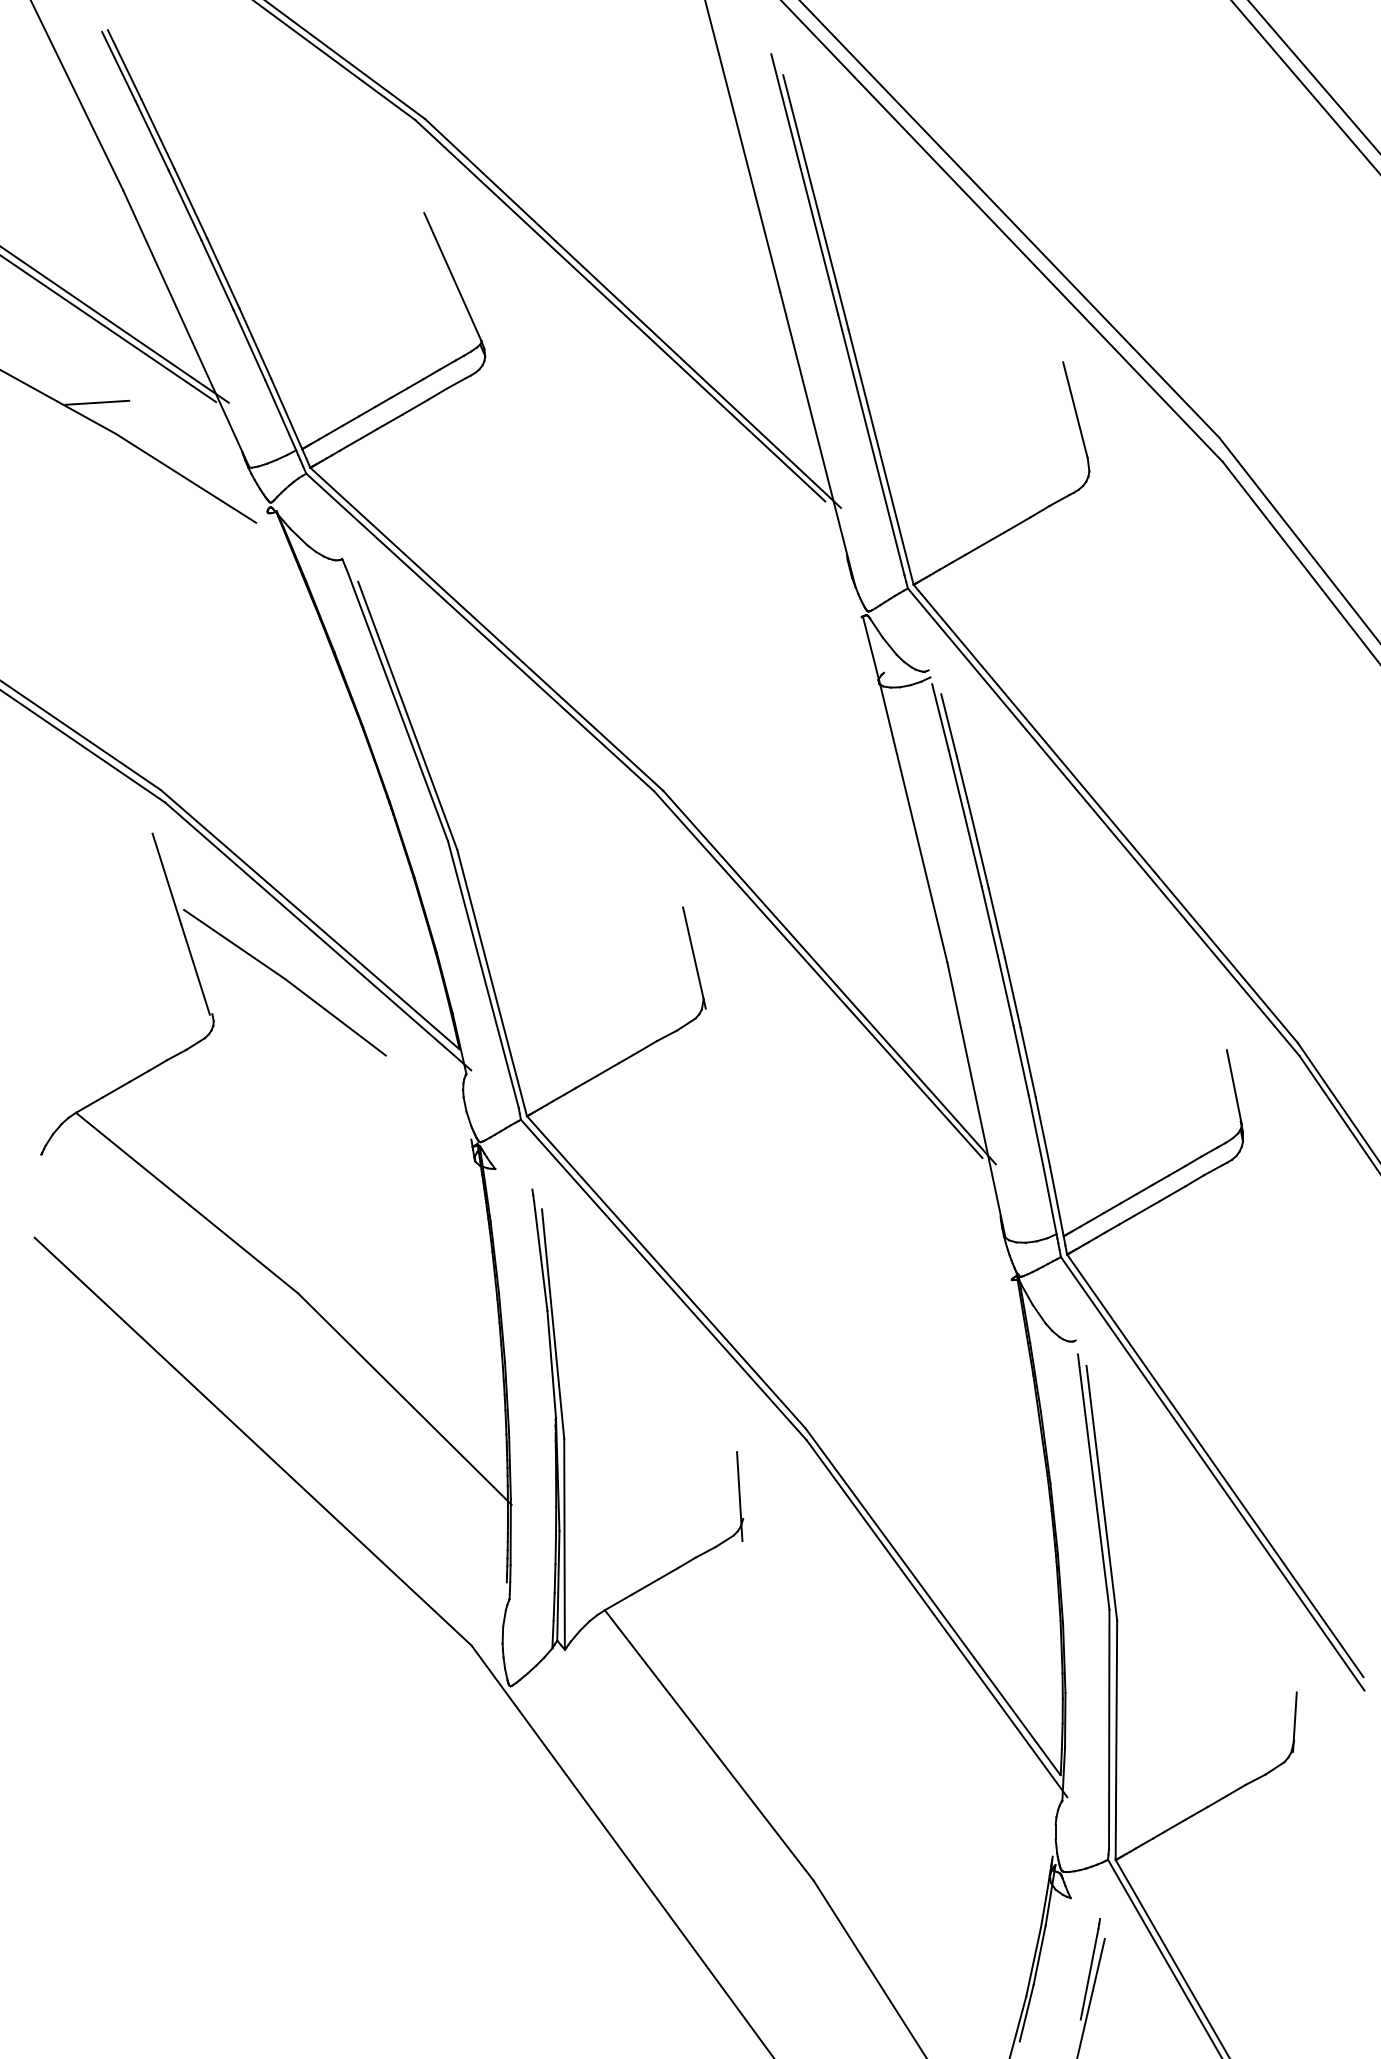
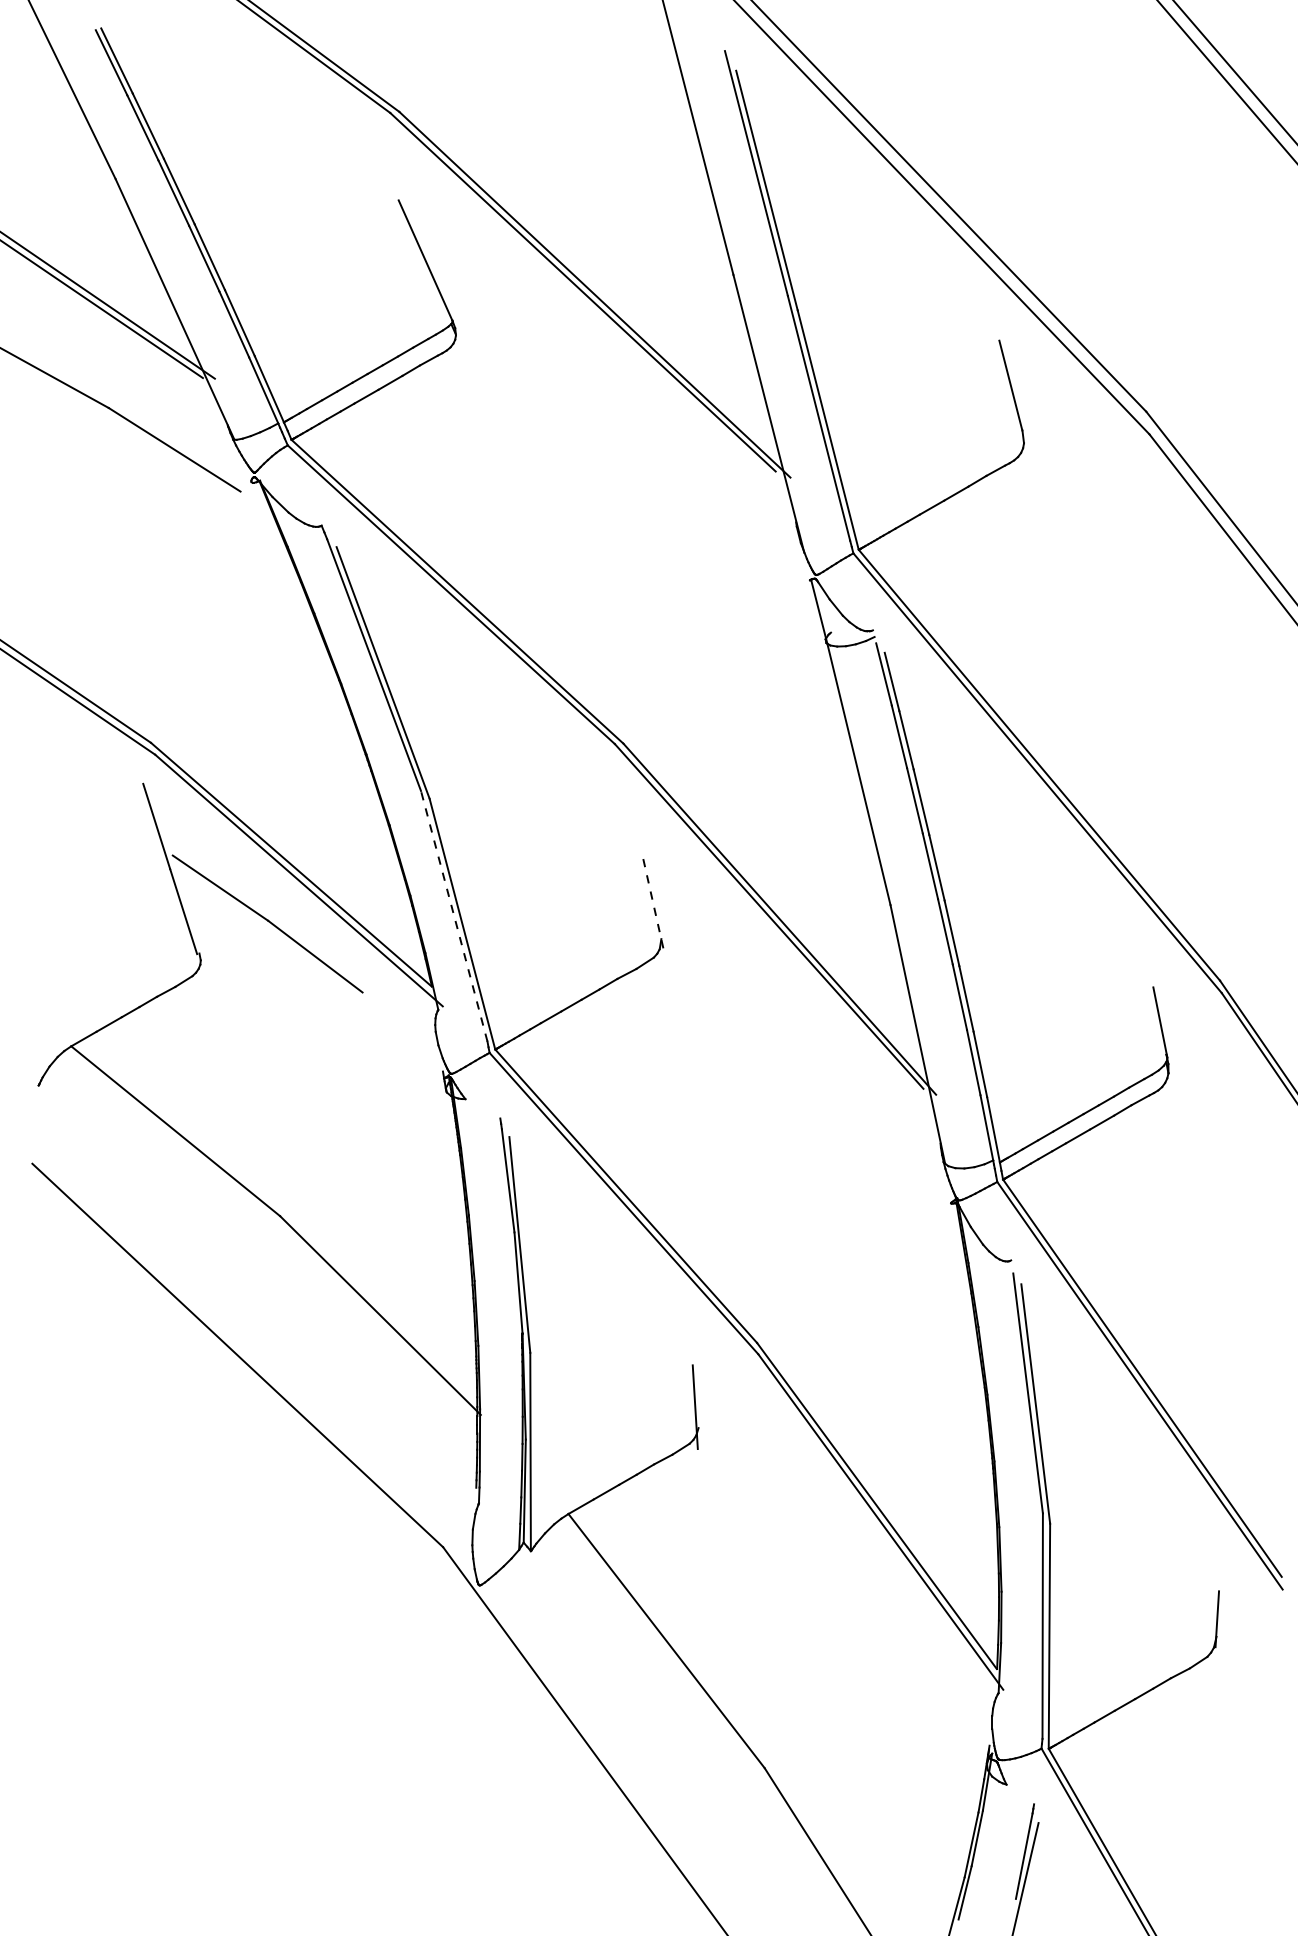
line: (97, 402) -> (91, 378), removed
line: (694, 957) -> (652, 900), solid -> dashed
line: (483, 974) -> (454, 916), solid -> dashed

